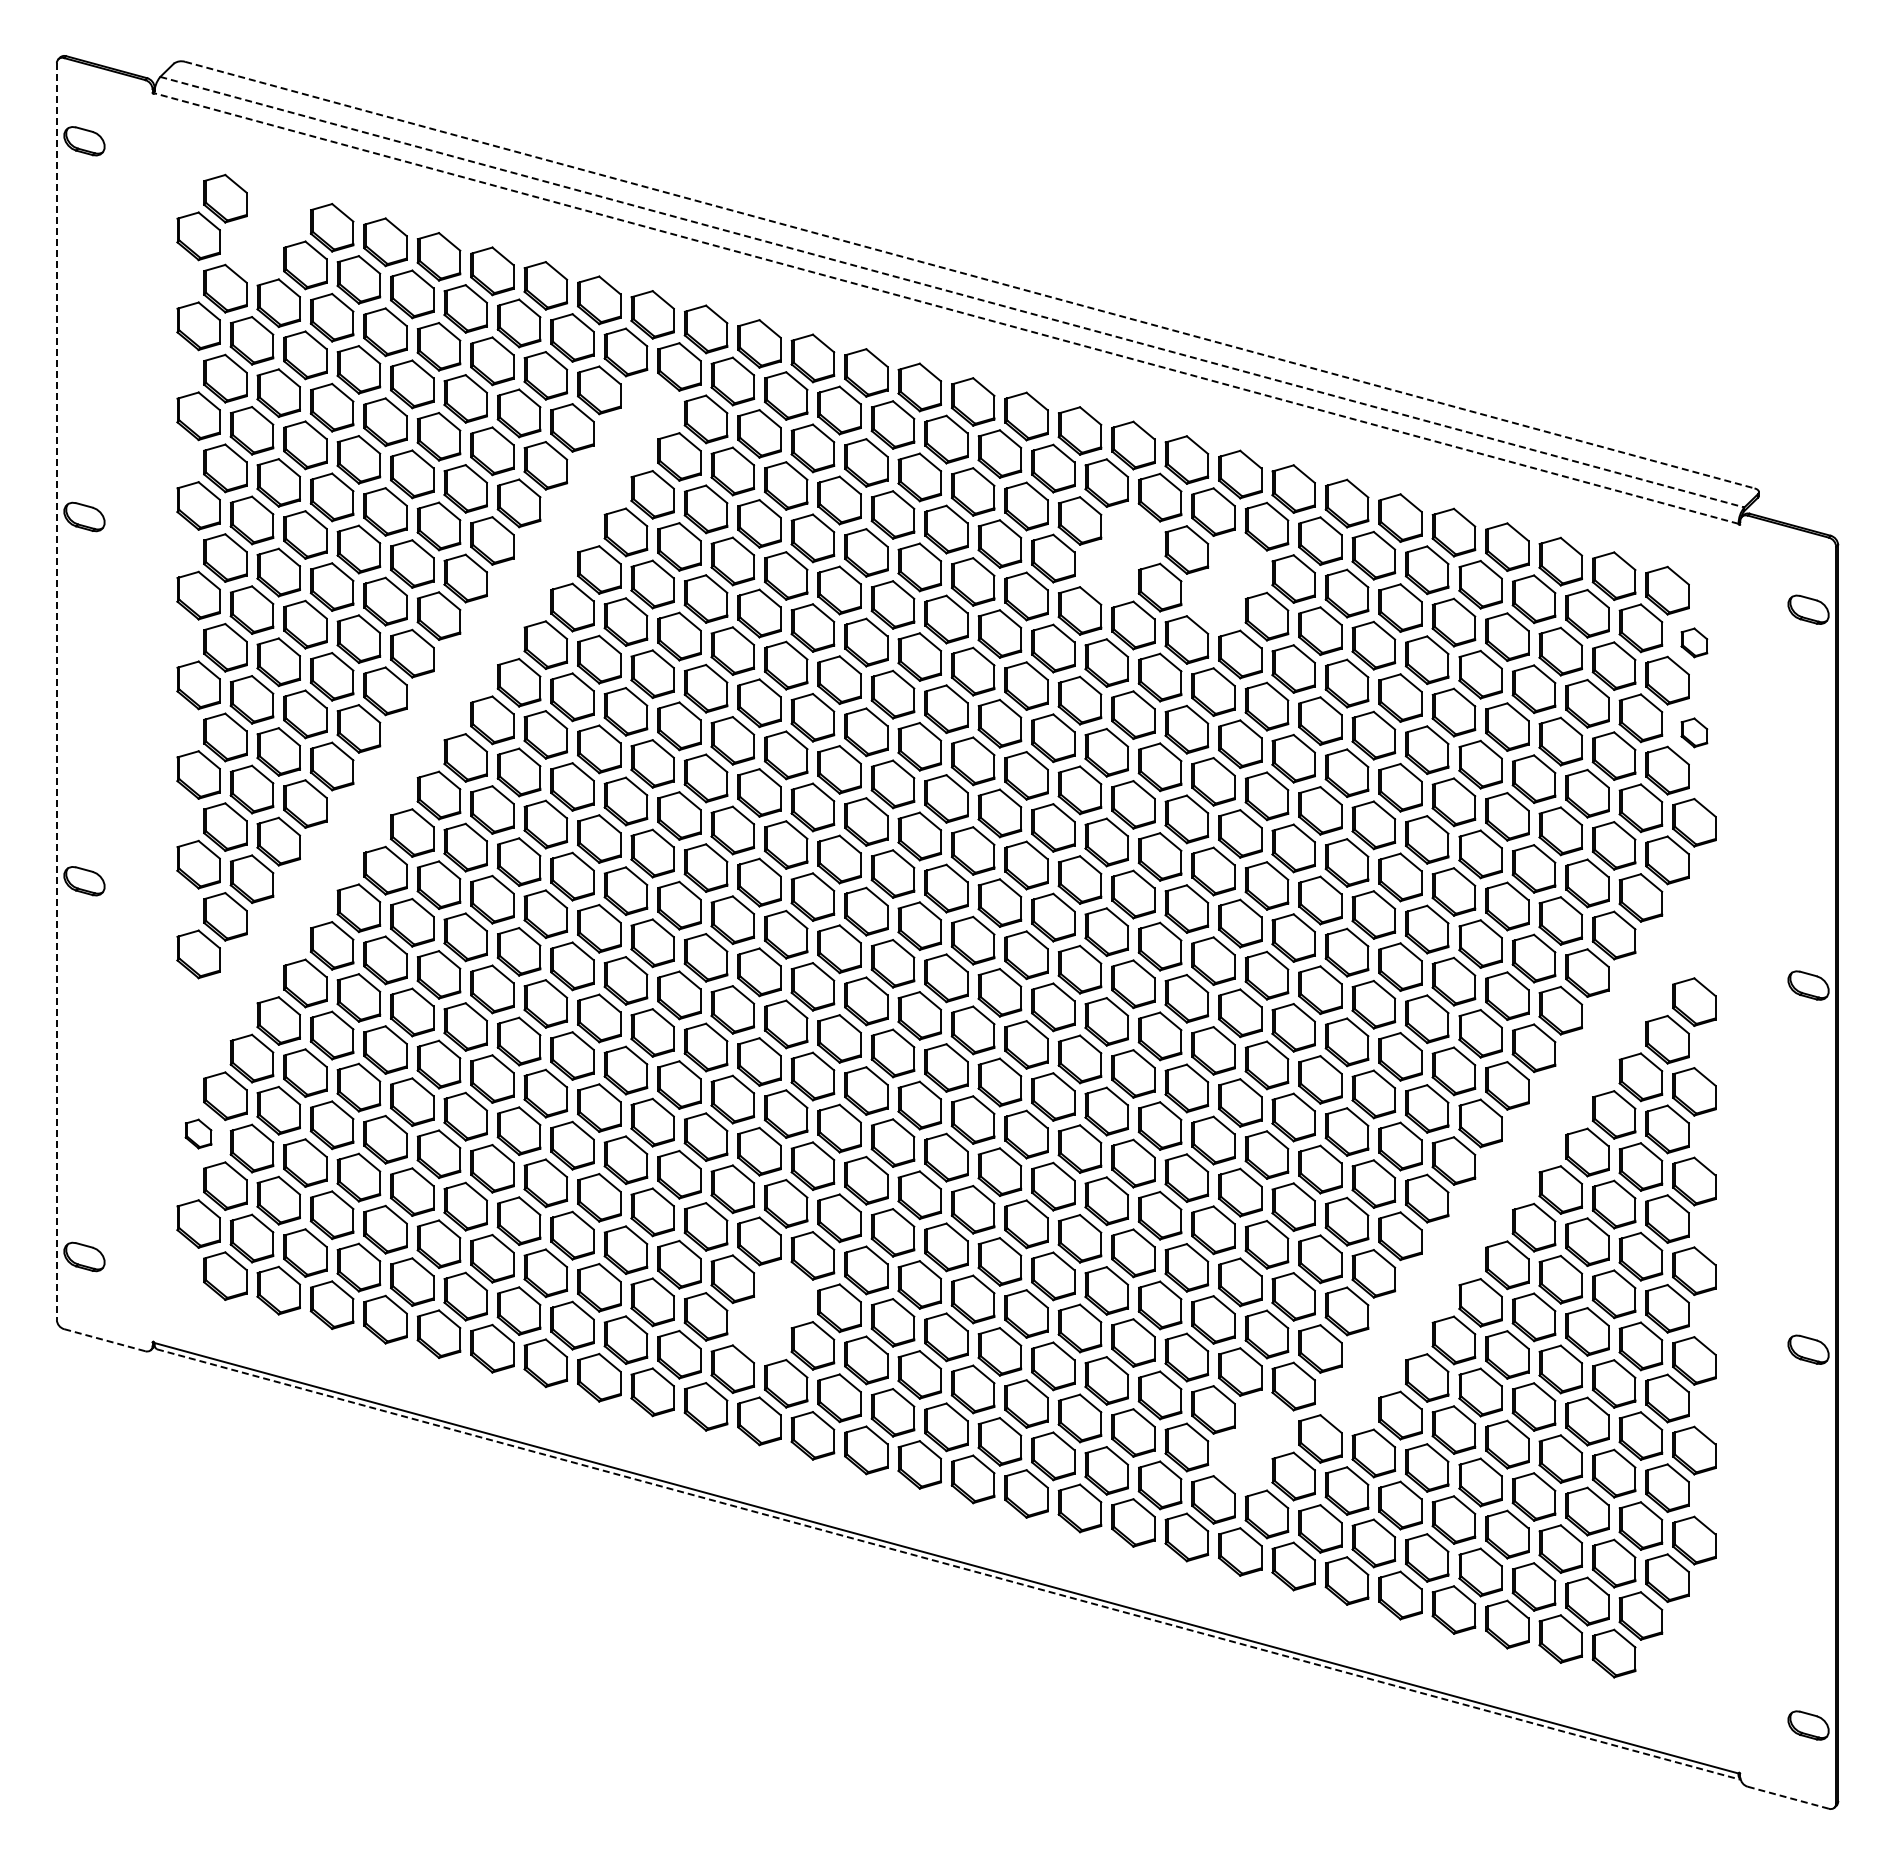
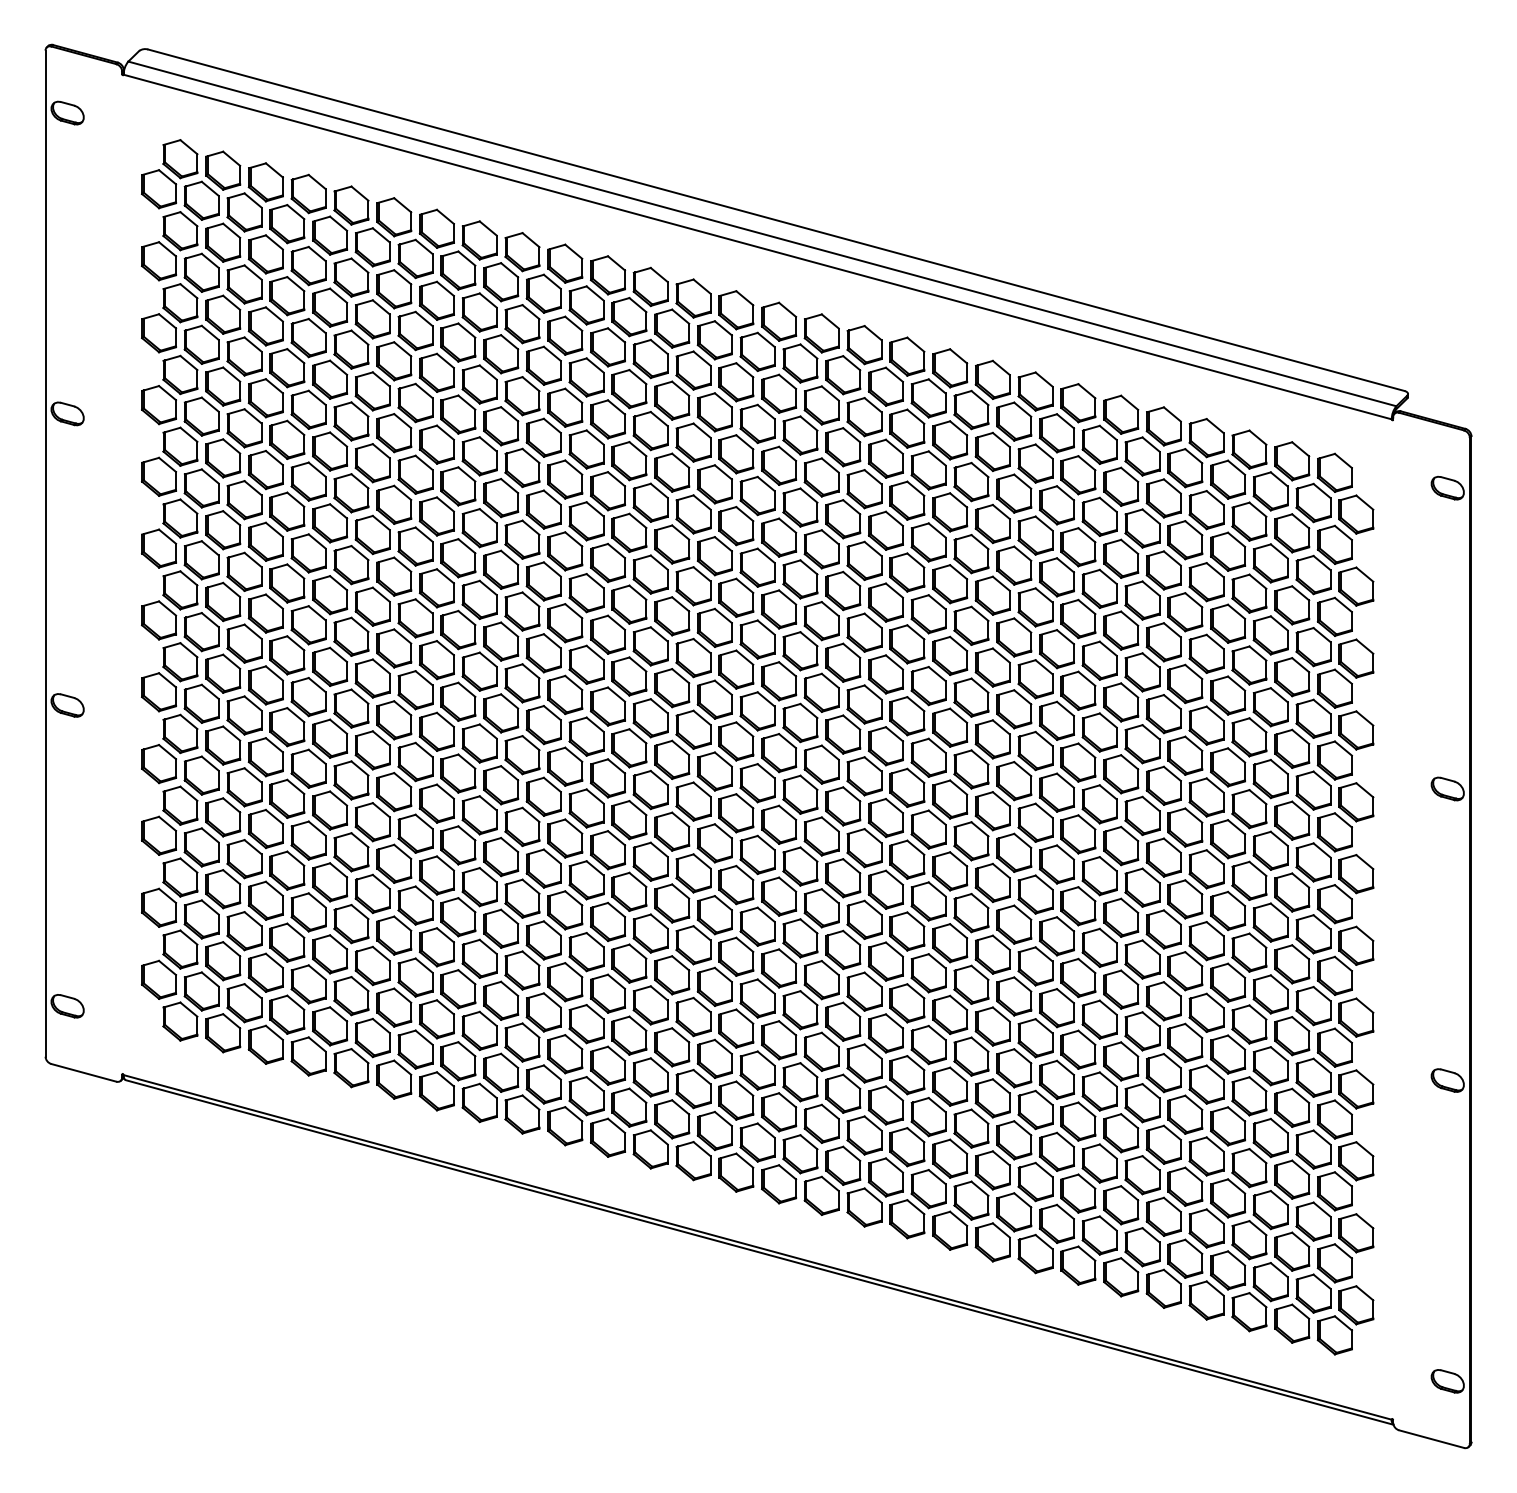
part: (264, 231) -> (211, 185), added
line: (970, 275) -> (776, 220), dashed -> solid
line: (952, 292) -> (762, 234), dashed -> solid
line: (946, 308) -> (757, 246), dashed -> solid
part: (1119, 553) -> (896, 443), added
part: (1226, 582) -> (981, 466), added
part: (1694, 642) -> (1356, 514), size x1.67
line: (56, 692) -> (45, 554), dashed -> solid
part: (425, 724) -> (340, 579), added
part: (1694, 732) -> (1356, 586), size x1.67
part: (198, 1133) -> (158, 907), size x1.67
part: (1520, 1156) -> (1217, 925), added
part: (772, 1312) -> (618, 1050), added
line: (105, 1340) -> (84, 1073), dashed -> solid
part: (1253, 1442) -> (1003, 1154), added
line: (948, 1564) -> (759, 1252), dashed -> solid
part: (1680, 1648) -> (1345, 1319), added
line: (1788, 1797) -> (1431, 1438), dashed -> solid

